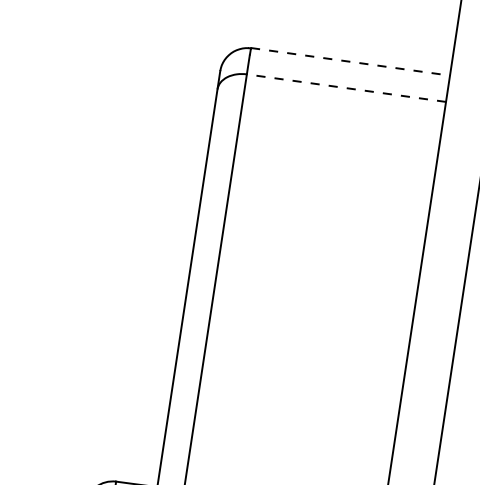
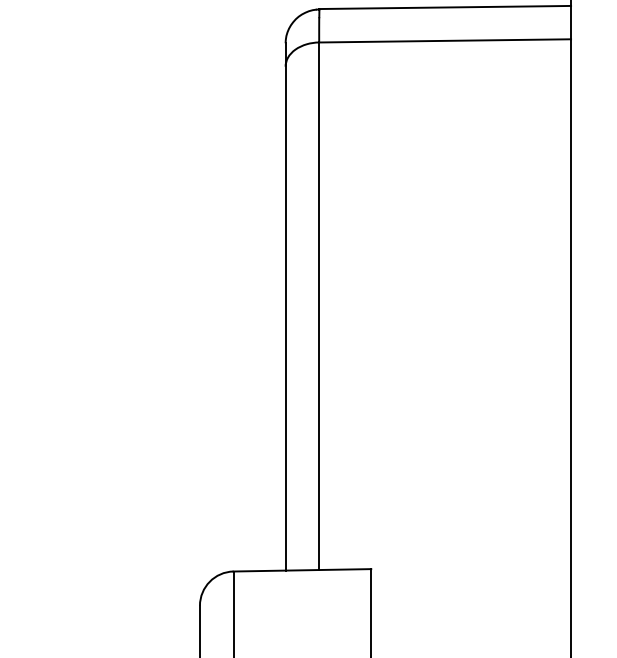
line: (350, 61) -> (445, 7), dashed -> solid
line: (346, 87) -> (445, 40), dashed -> solid

